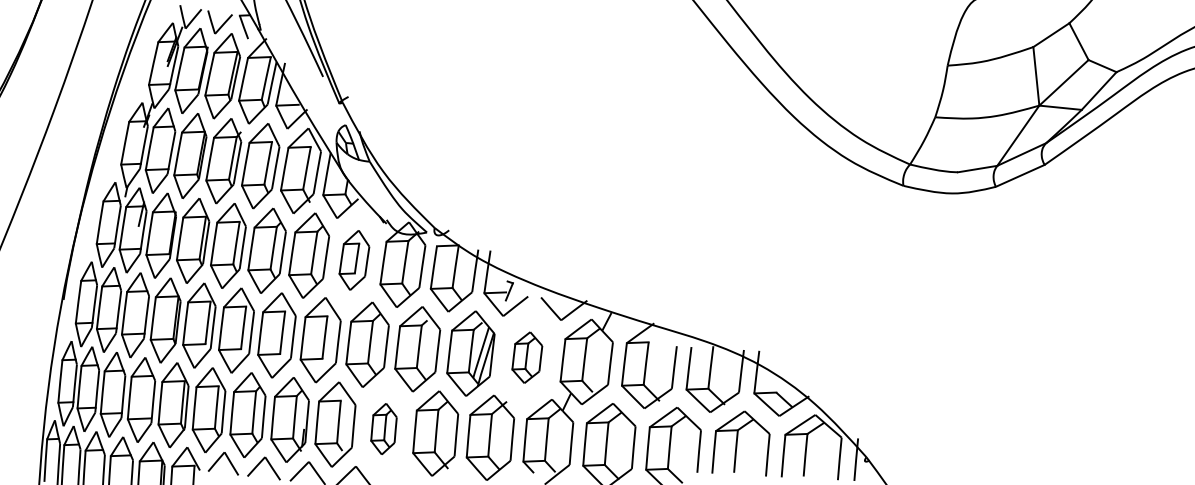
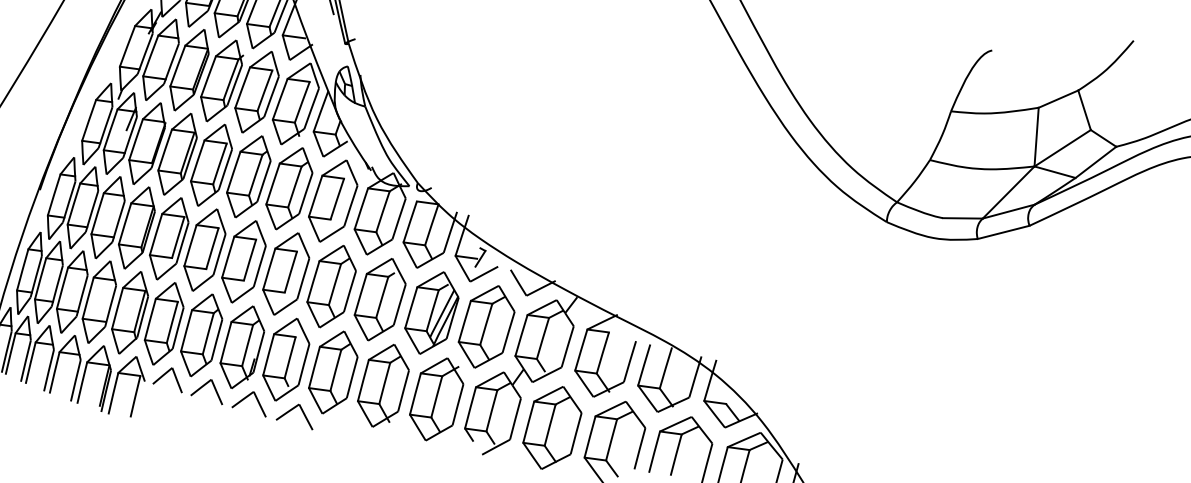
part: (354, 260) -> (333, 201), size x1.43
part: (527, 357) -> (486, 326), size x1.67
part: (383, 428) -> (332, 371), size x1.67

